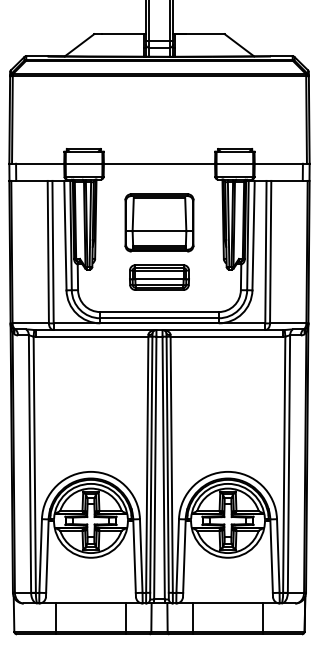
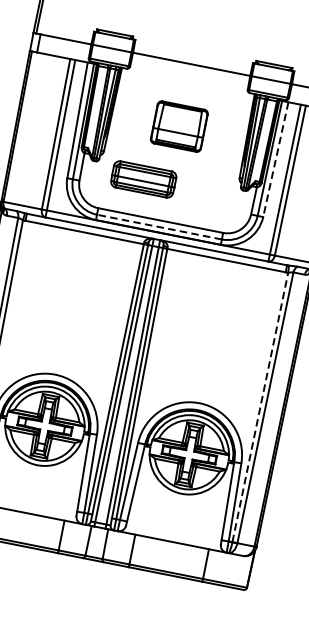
part: (159, 222) -> (179, 126), size x0.7
line: (253, 235) -> (275, 159), solid -> dashed
part: (159, 277) -> (143, 179), moved
line: (159, 318) -> (159, 227), solid -> dashed
line: (284, 464) -> (260, 407), solid -> dashed

